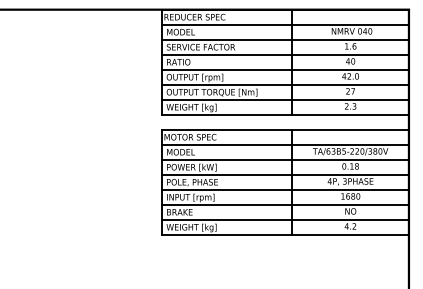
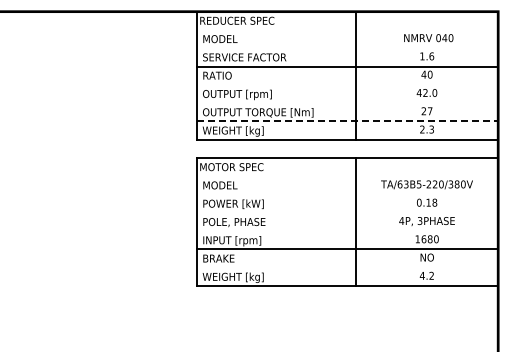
line: (285, 24) -> (347, 29), removed
line: (285, 39) -> (347, 48), removed
line: (285, 69) -> (347, 84), removed
line: (285, 85) -> (347, 103), removed
line: (286, 99) -> (348, 121), solid -> dashed
line: (285, 144) -> (347, 176), removed
line: (285, 159) -> (347, 194), removed
line: (285, 174) -> (347, 212), removed
line: (285, 190) -> (347, 231), removed
line: (285, 219) -> (347, 267), removed

